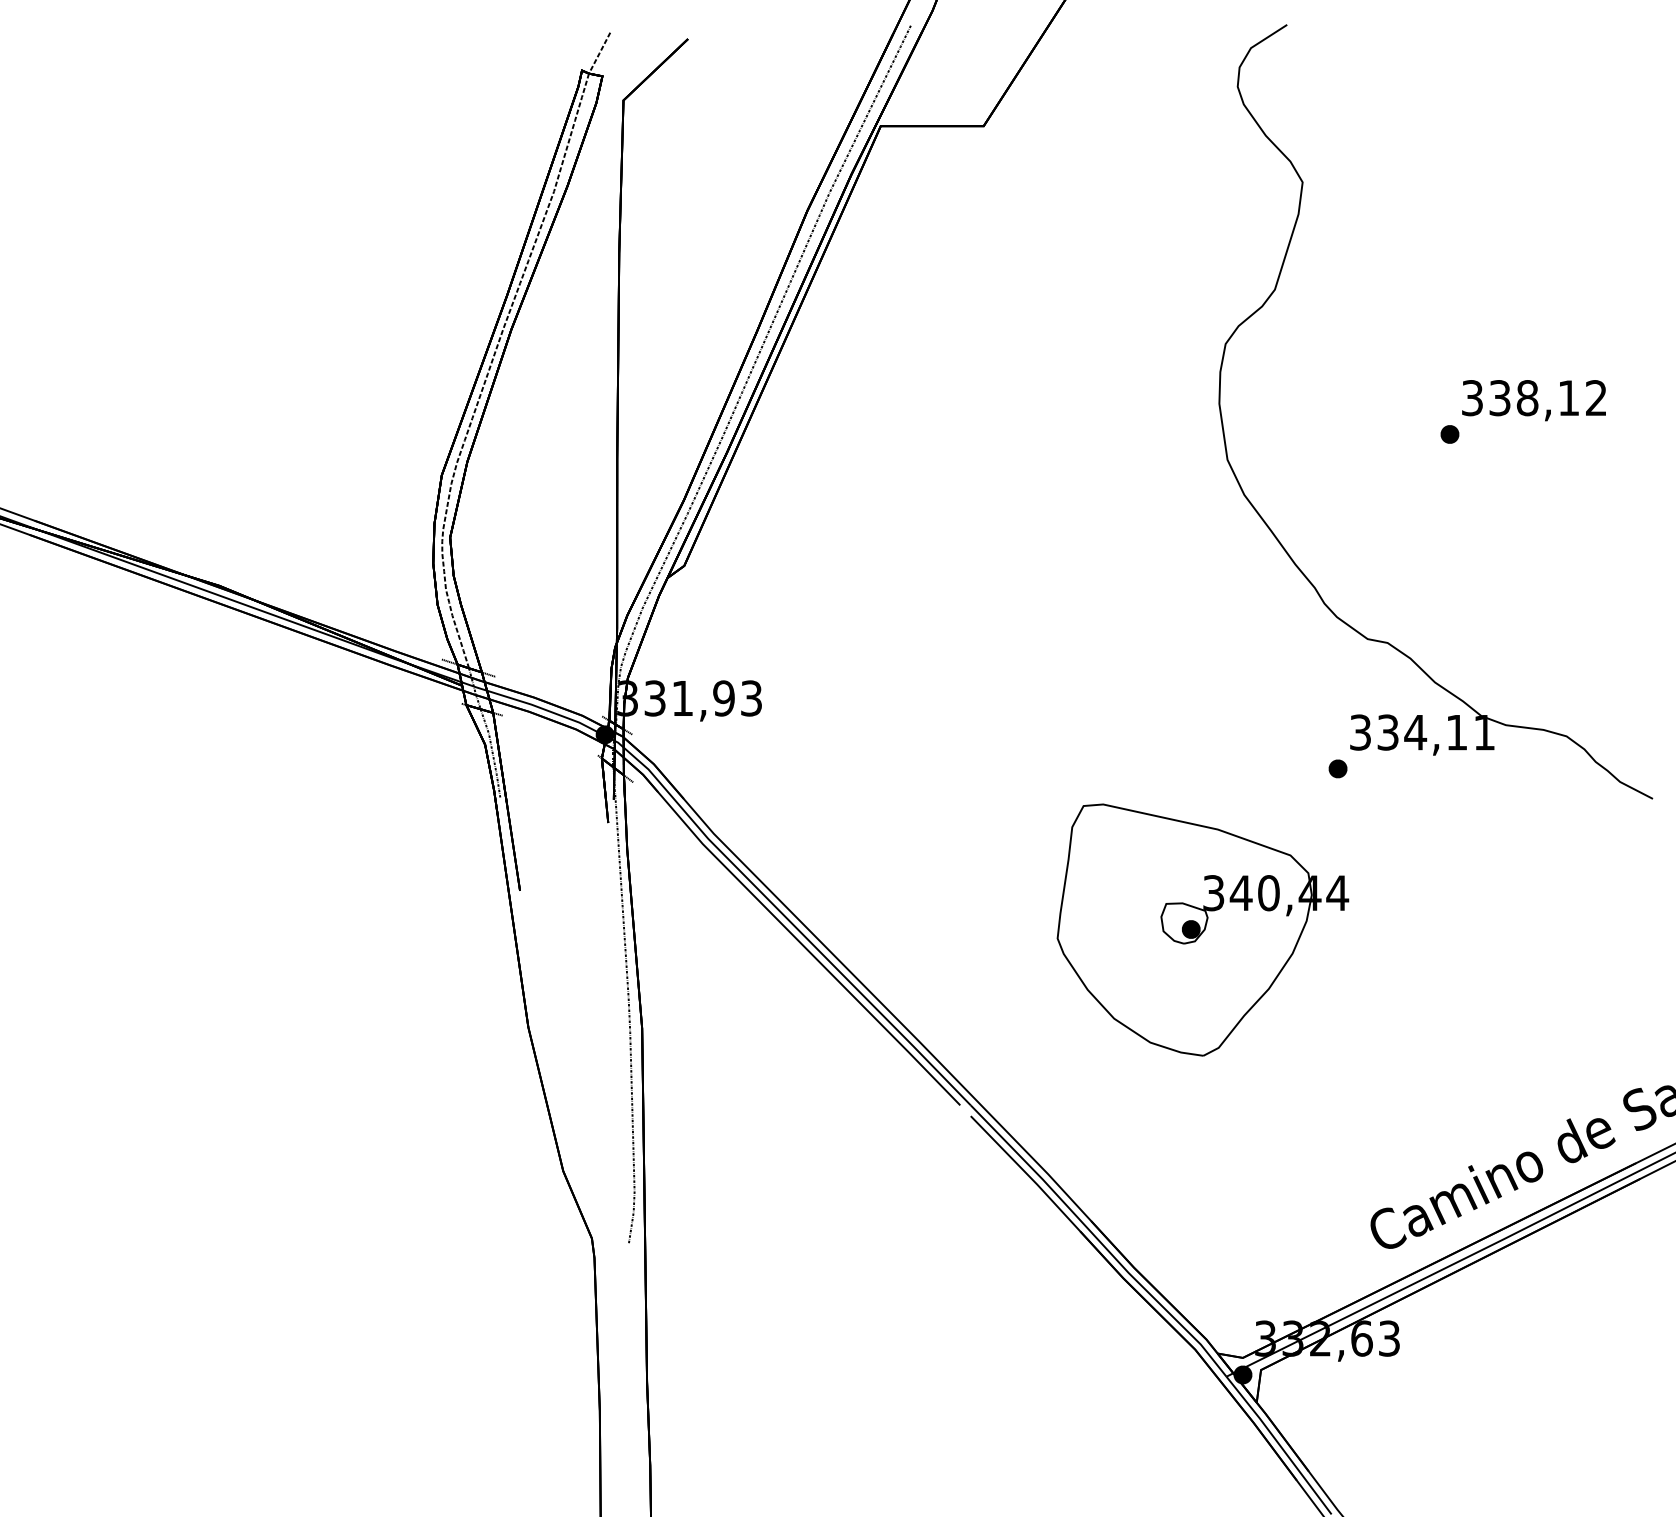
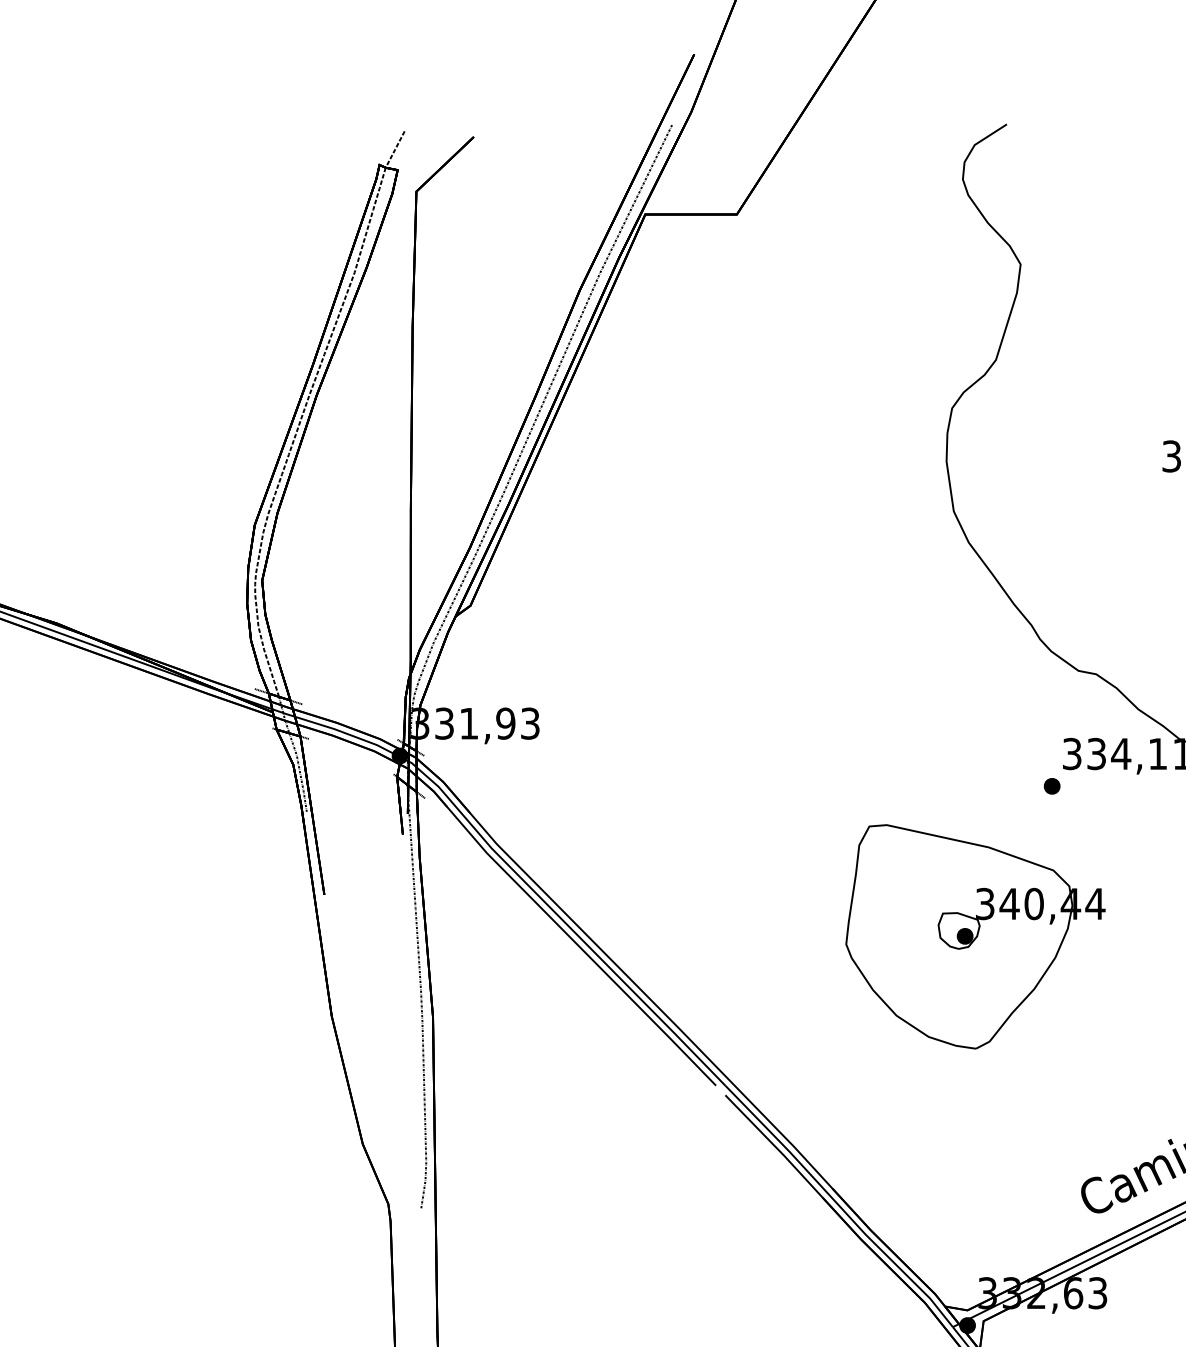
part: (1449, 434) -> (1151, 488), removed
part: (1202, 929) -> (975, 936), moved

